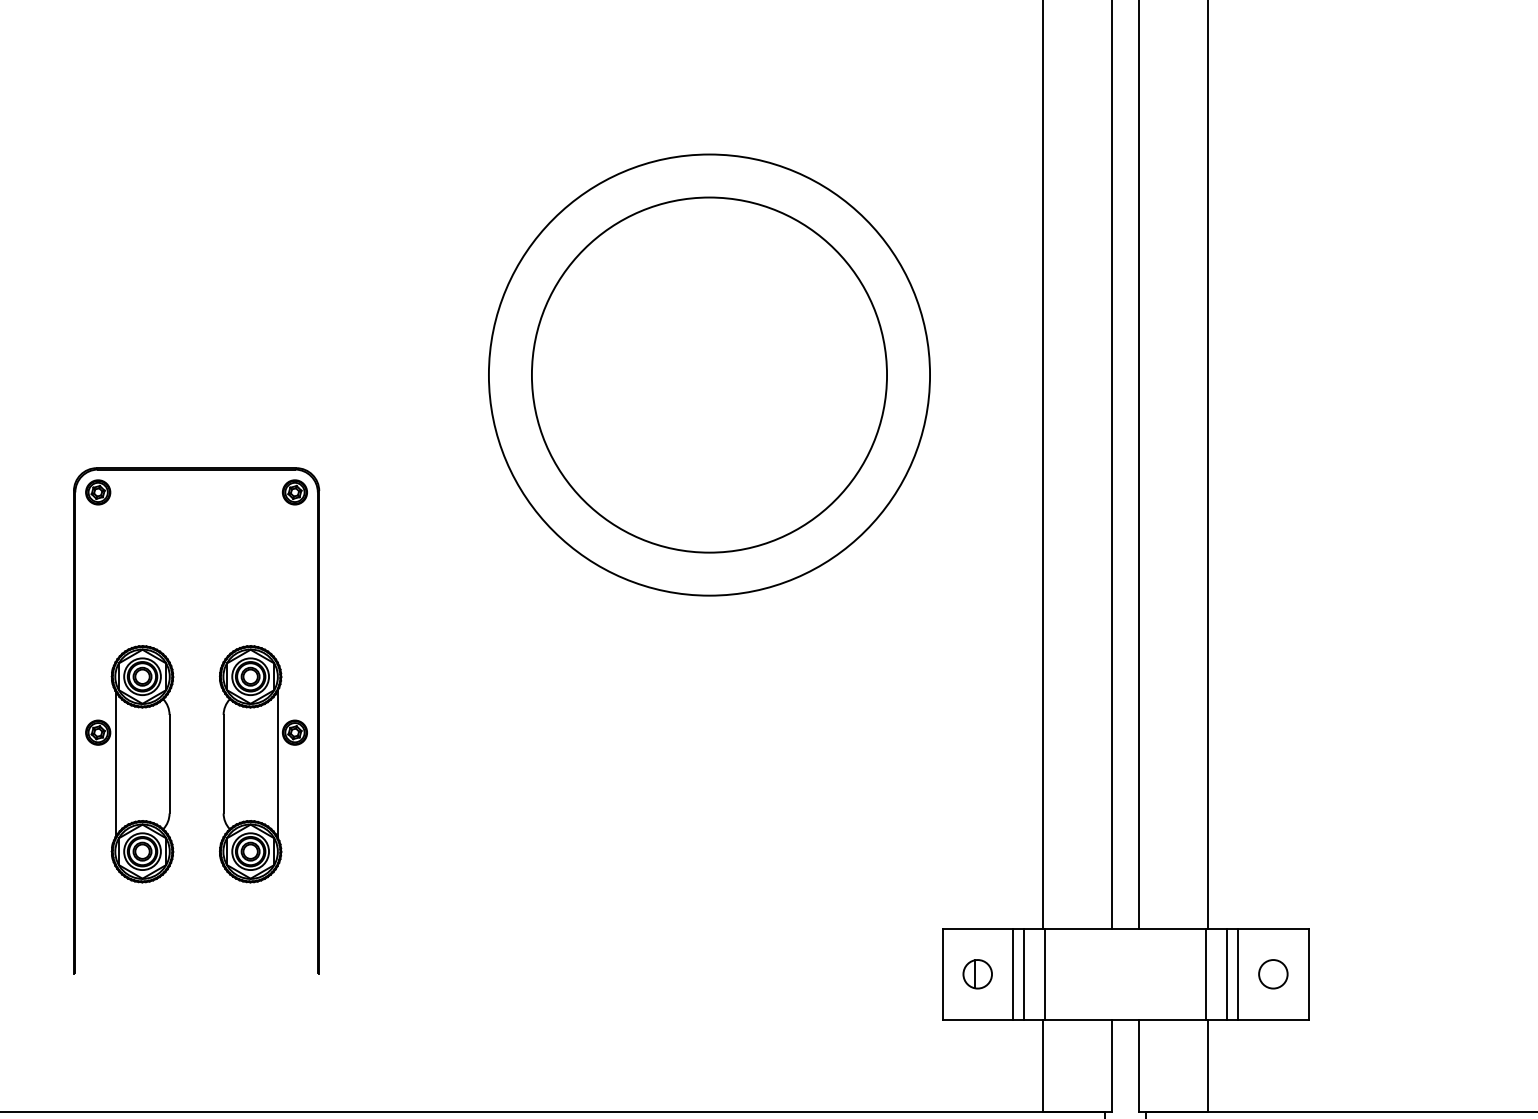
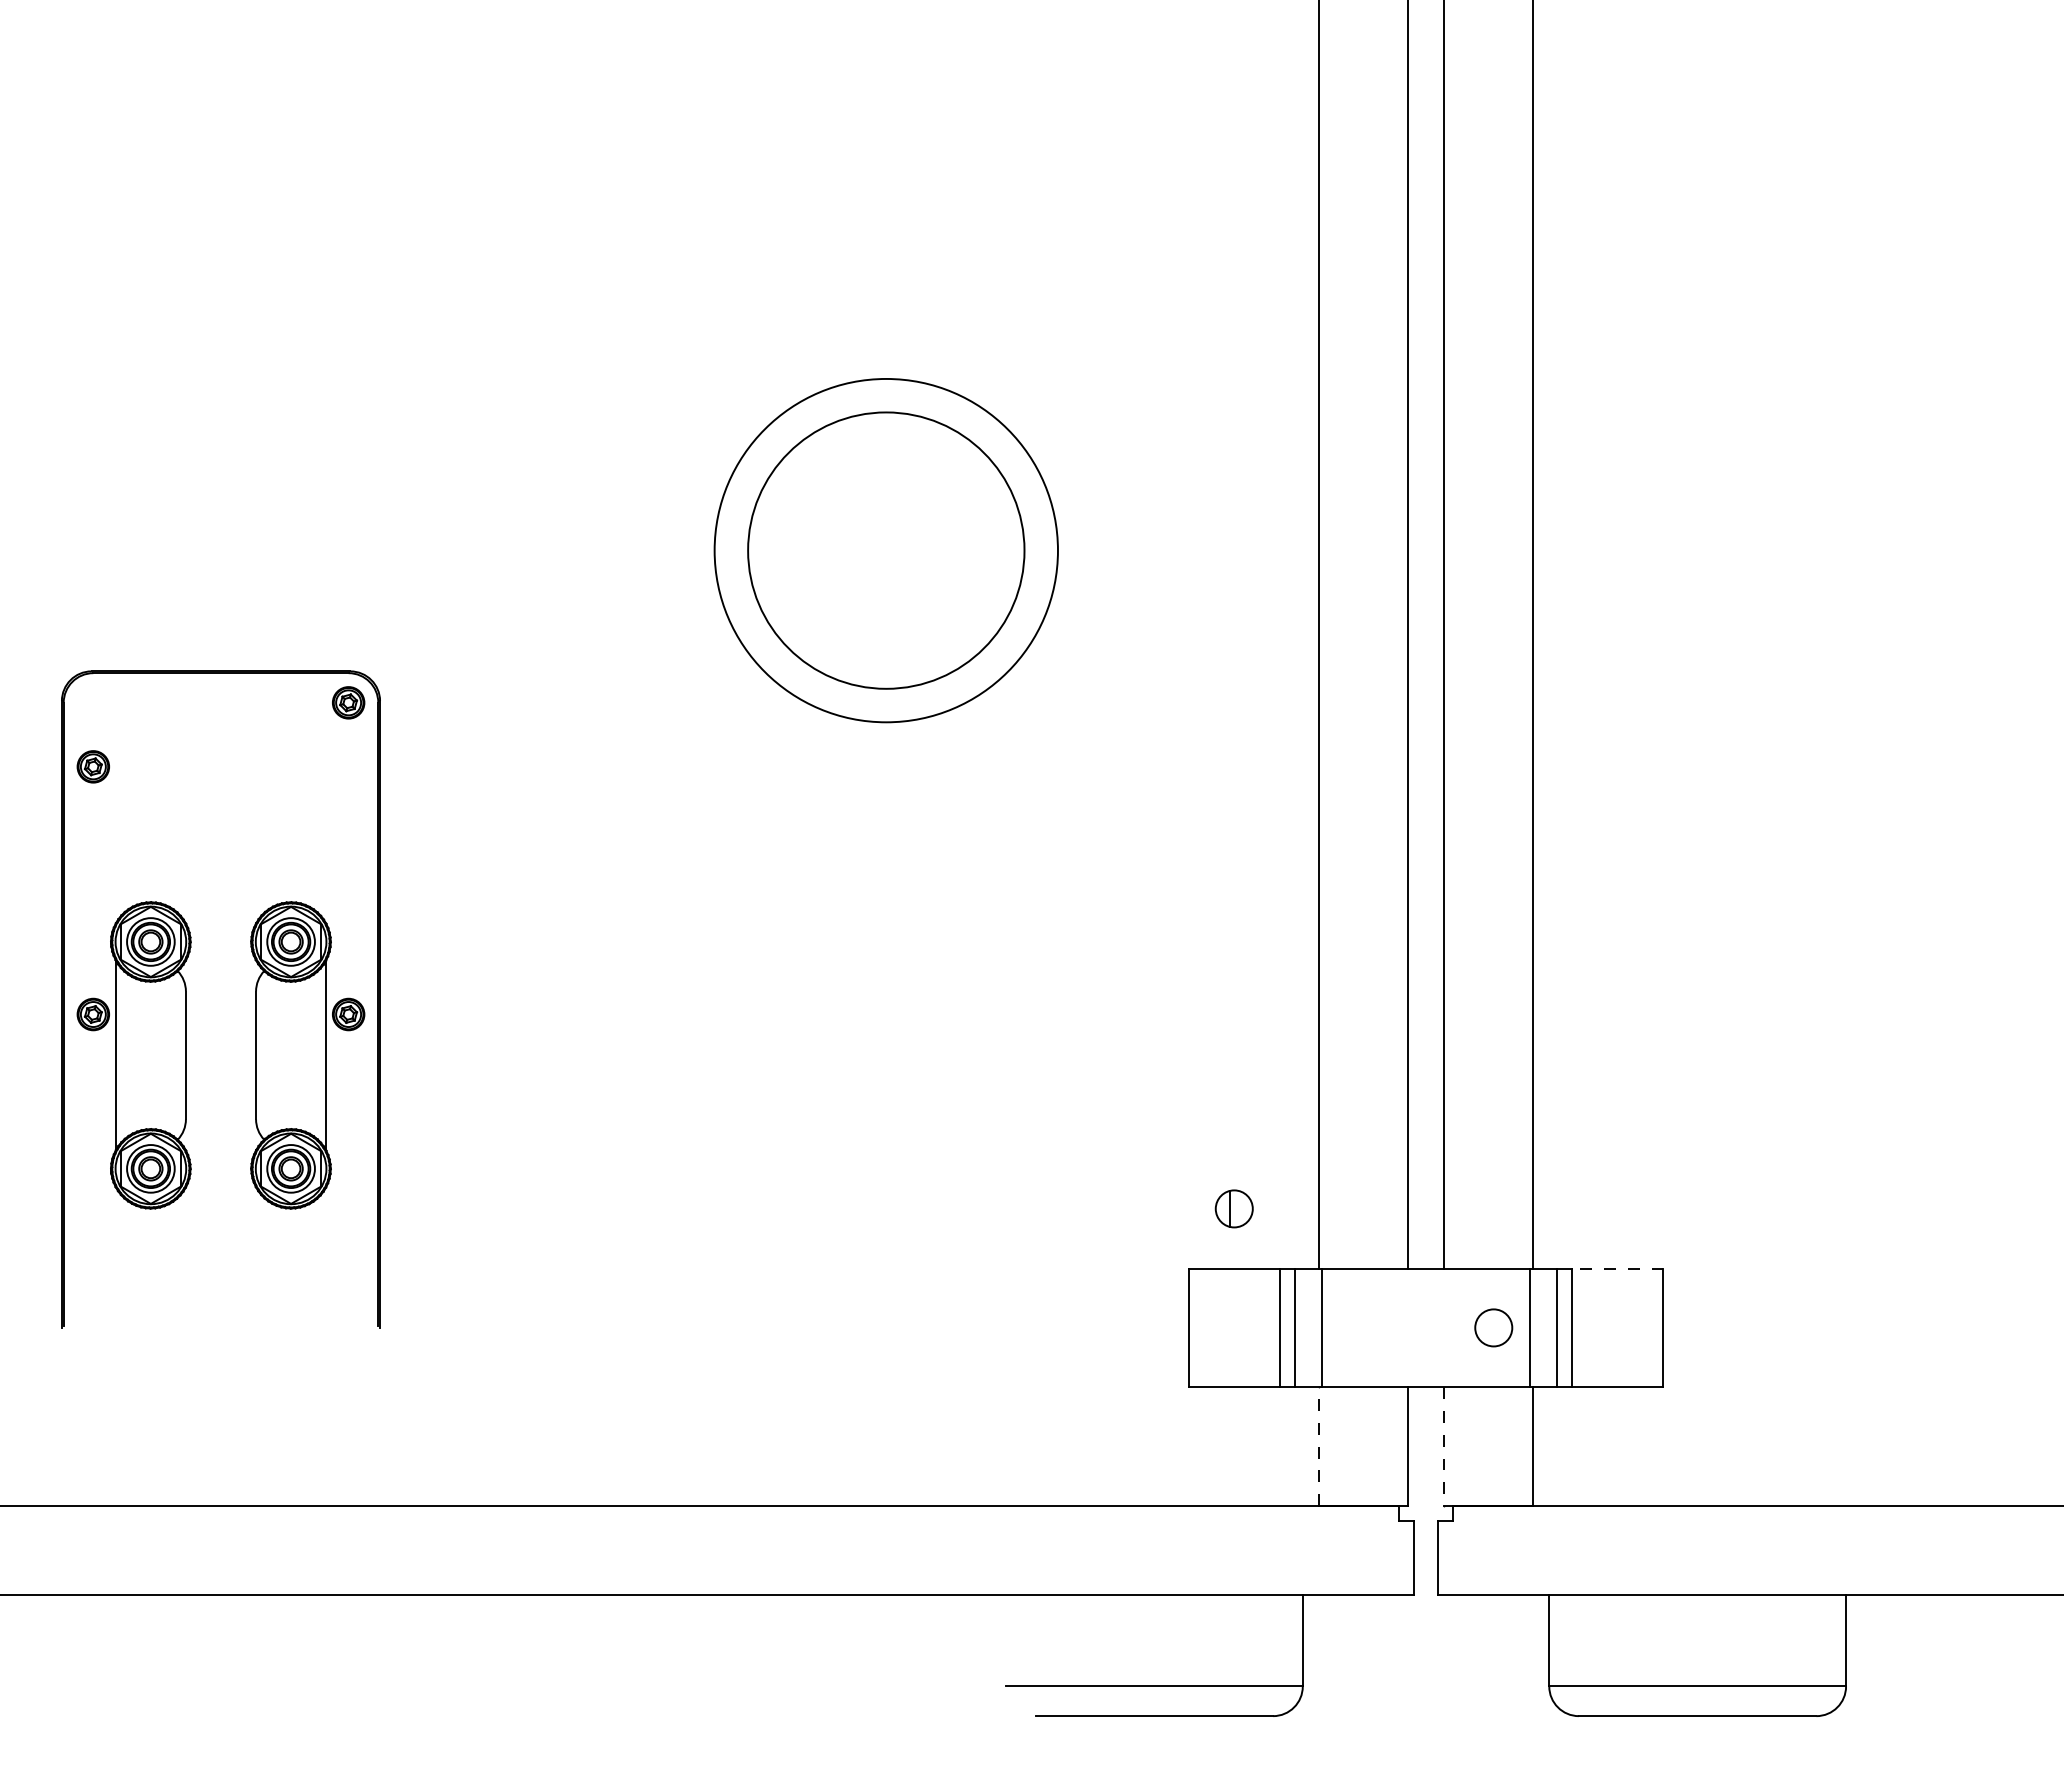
circle: (708, 374) -> (885, 550), size x0.6
circle: (709, 374) -> (886, 550), size x0.6
part: (97, 492) -> (92, 766), moved
line: (1273, 928) -> (1617, 1268), solid -> dashed
part: (977, 973) -> (1233, 1208), moved
circle: (1273, 973) -> (1493, 1327), moved
line: (1043, 1065) -> (1319, 1446), solid -> dashed
line: (1139, 1066) -> (1443, 1447), solid -> dashed

